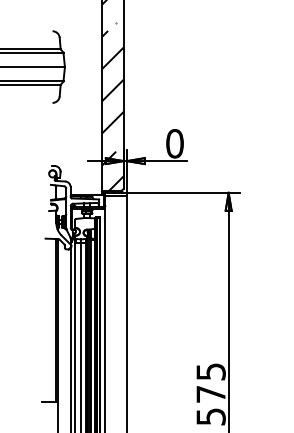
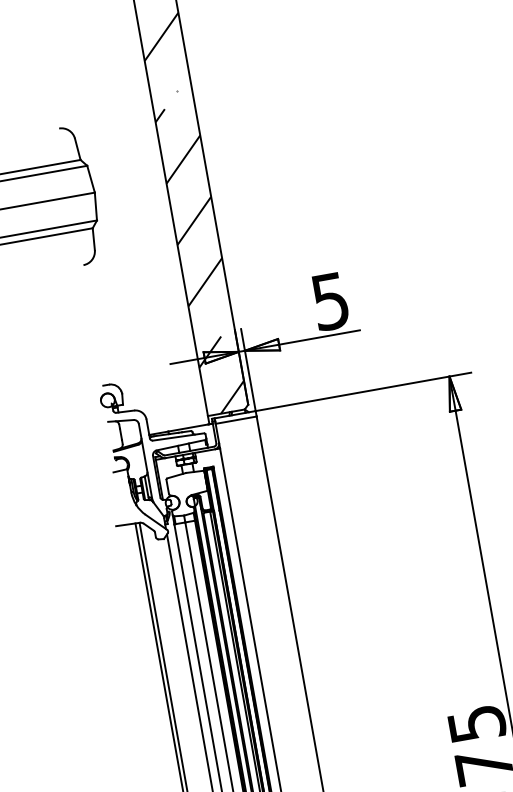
text: (174, 143) -> (329, 301), 0 -> 5

